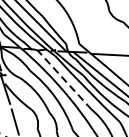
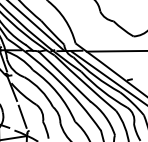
line: (64, 80) -> (64, 76), dashed -> solid

